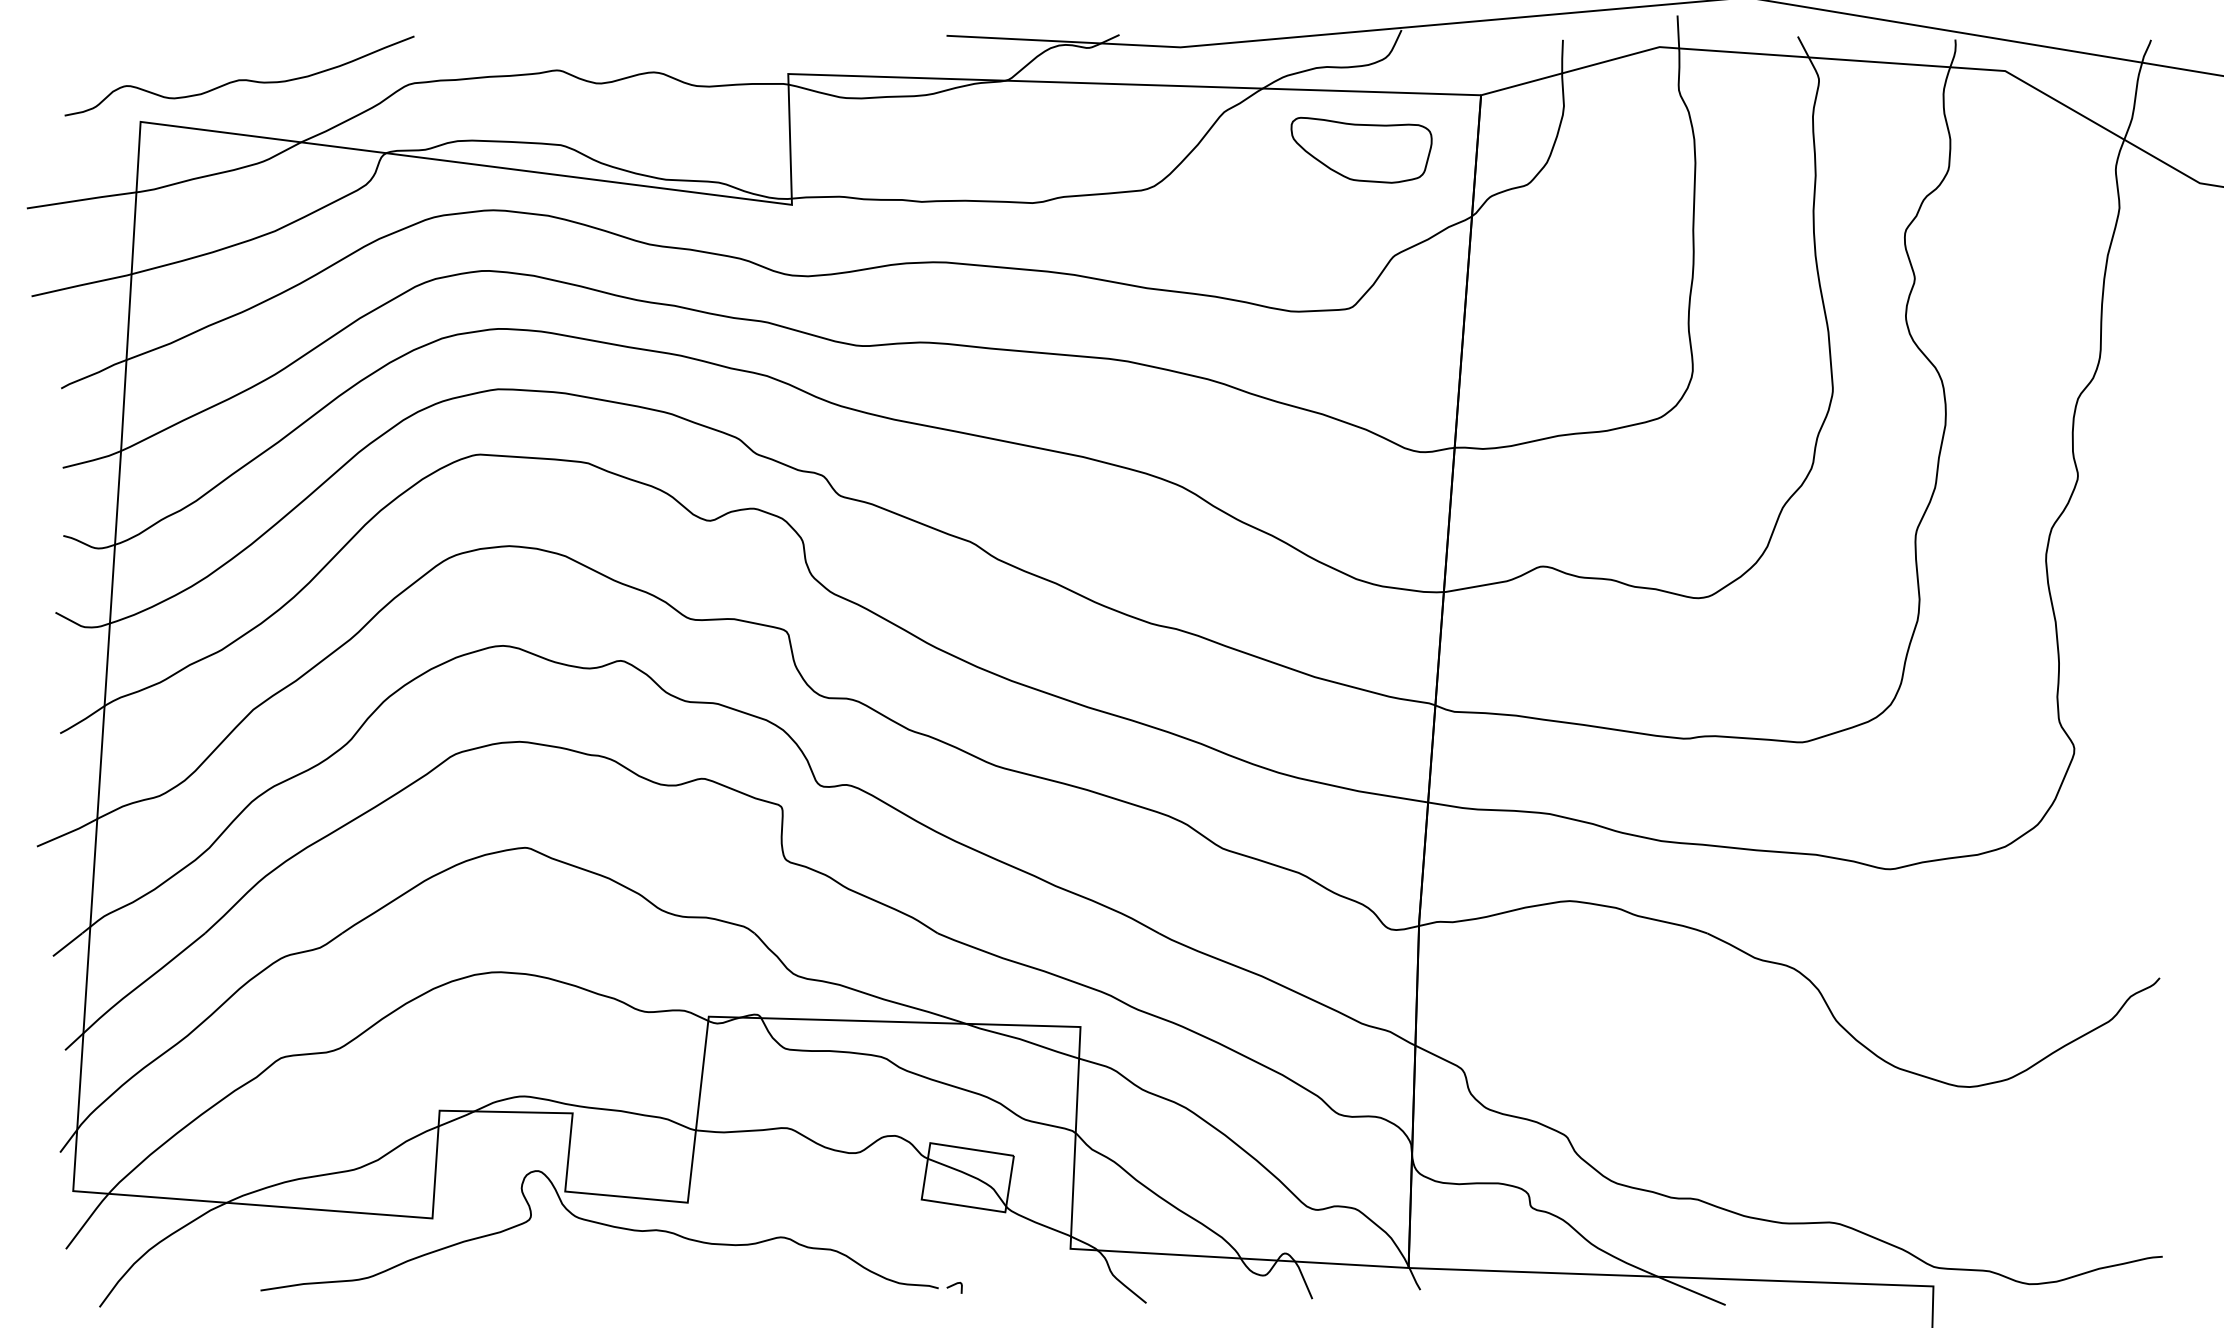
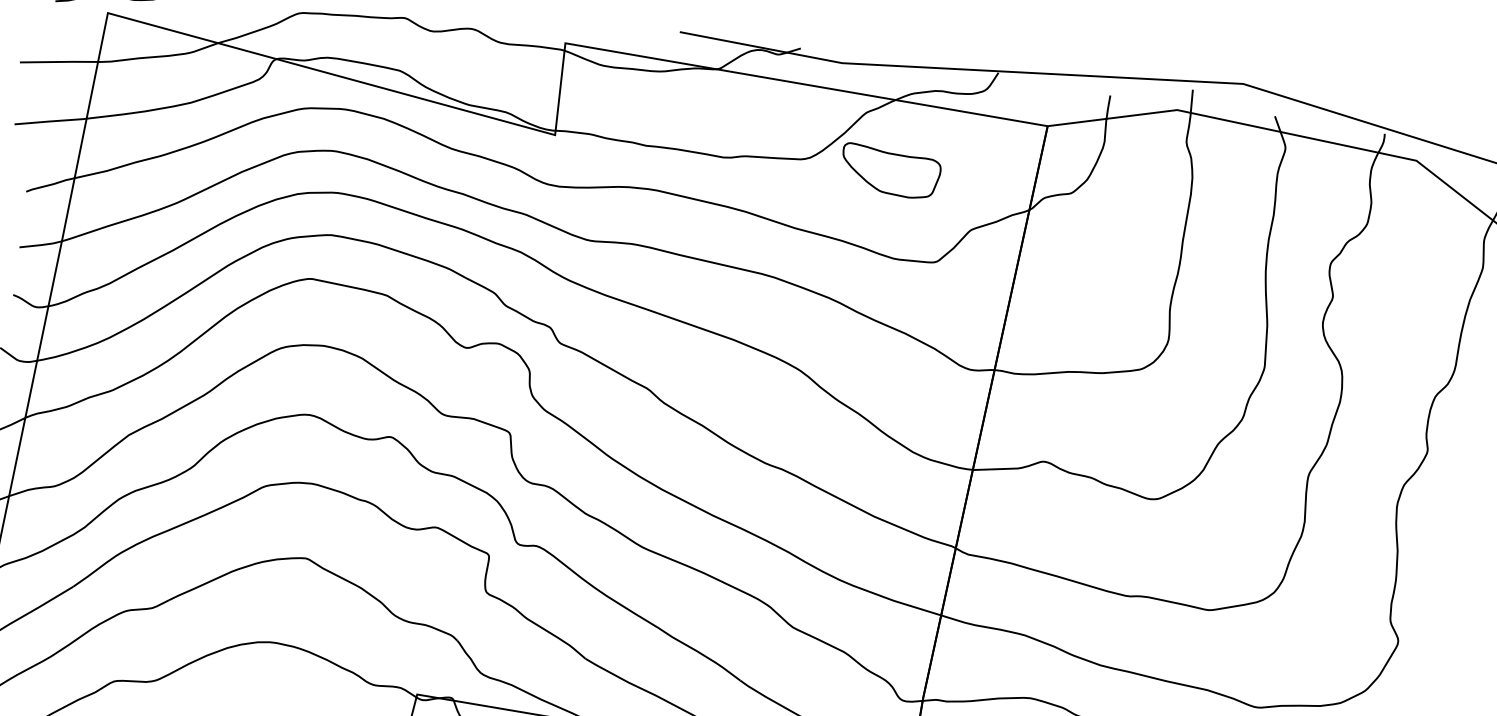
part: (1361, 150) -> (890, 171), moved

